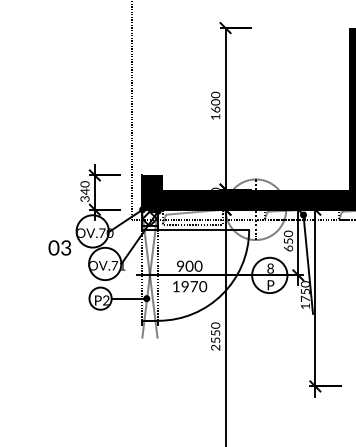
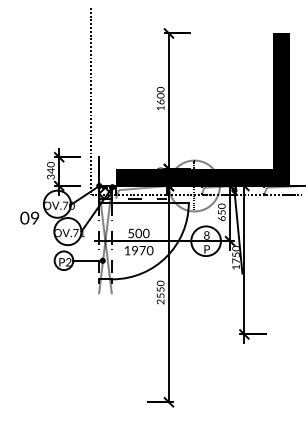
fill: (152, 192) -> (107, 171), removed
text: (66, 248) -> (35, 218), 03 -> 09
text: (180, 266) -> (131, 233), 900 -> 500

